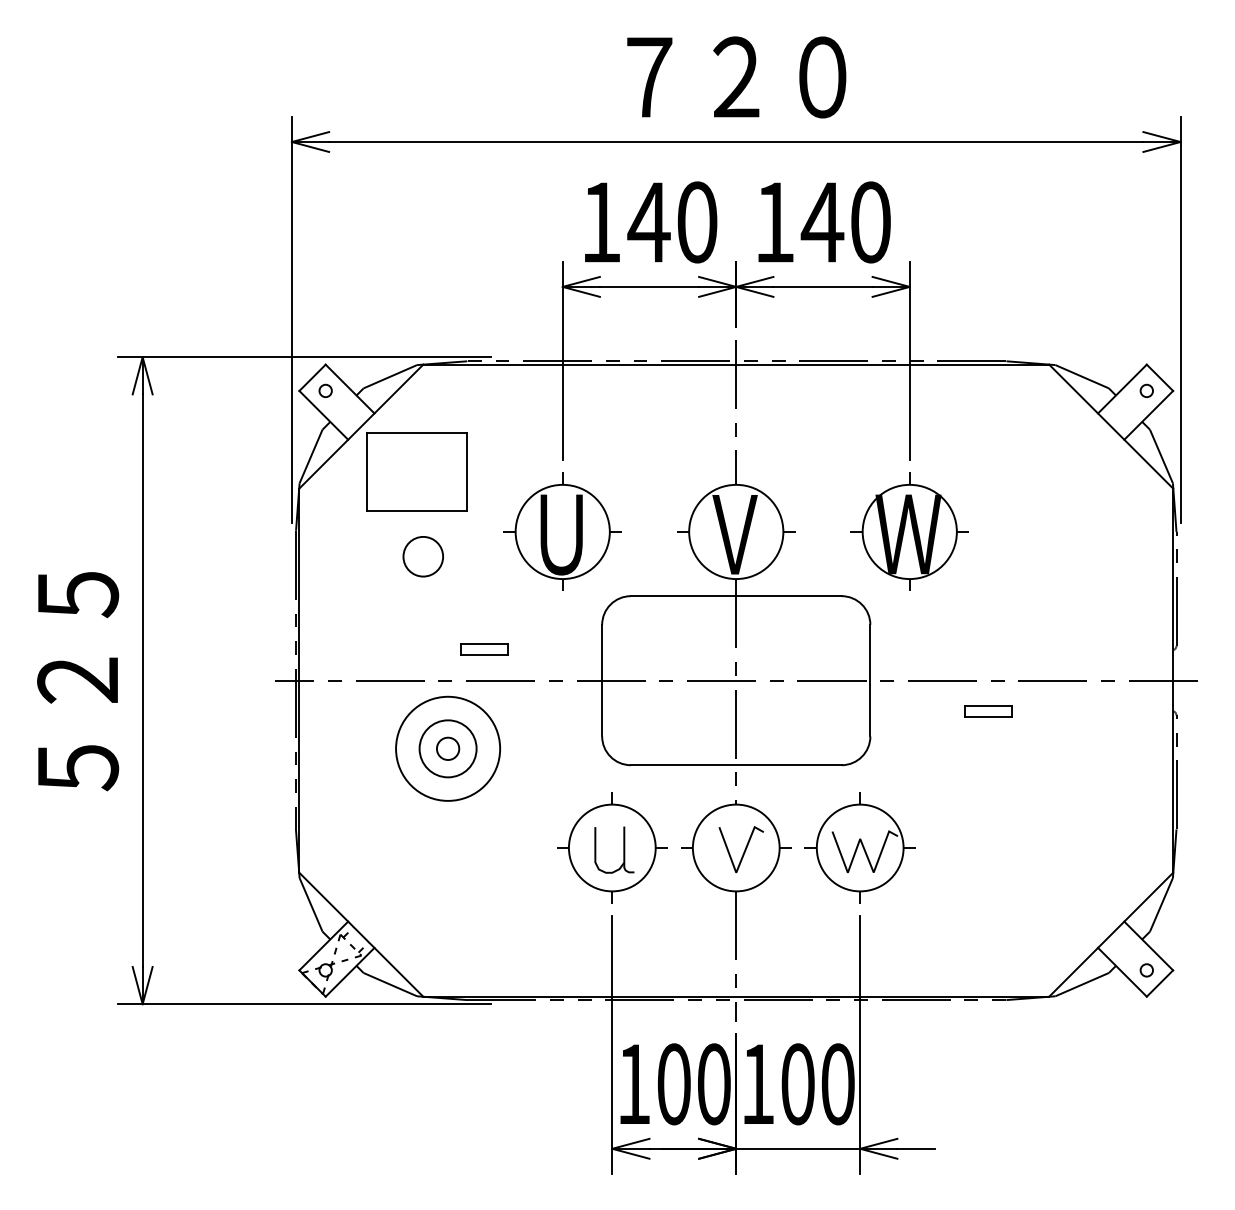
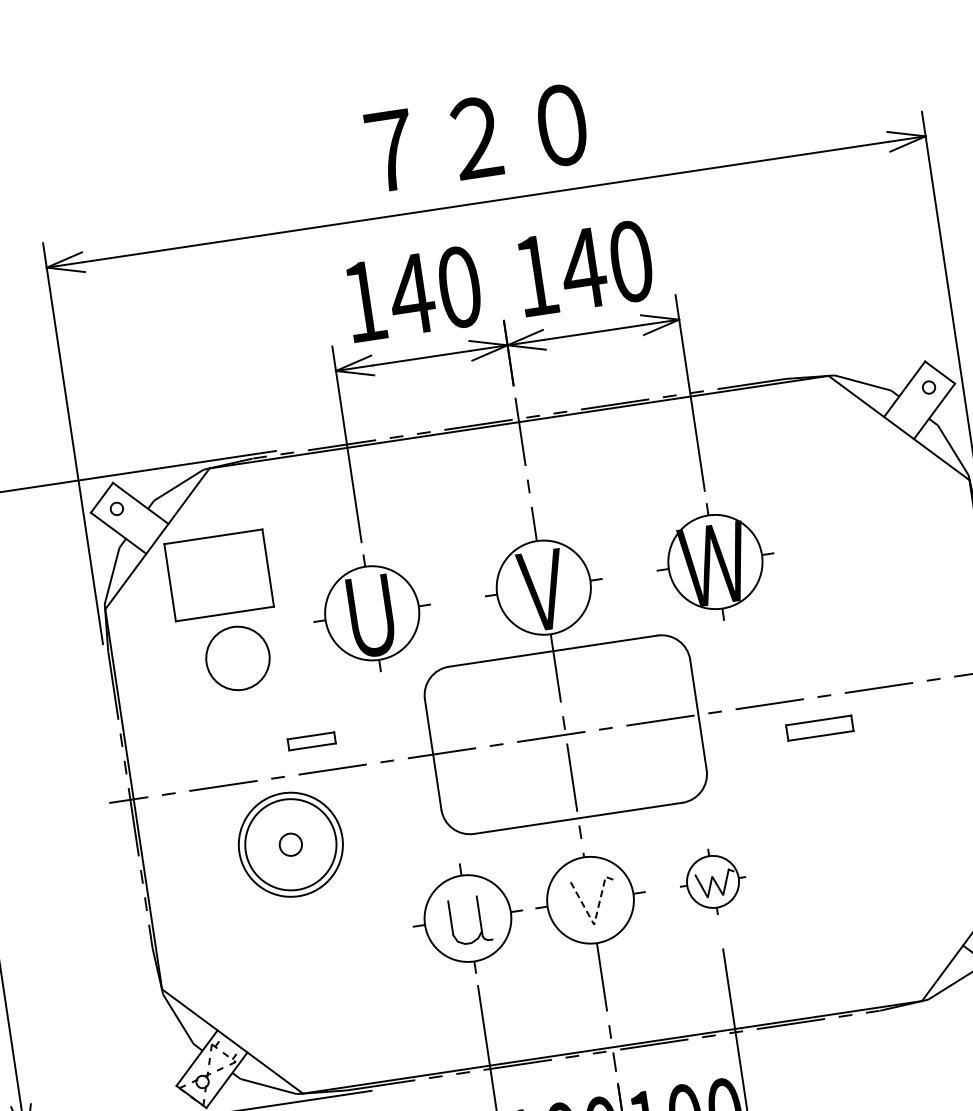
circle: (423, 556) -> (238, 658), size x1.6
part: (988, 711) -> (819, 727), size x1.4
circle: (447, 748) -> (290, 844), size x1.6
part: (859, 847) -> (712, 881), size x0.6
line: (738, 867) -> (595, 919), solid -> dashed

